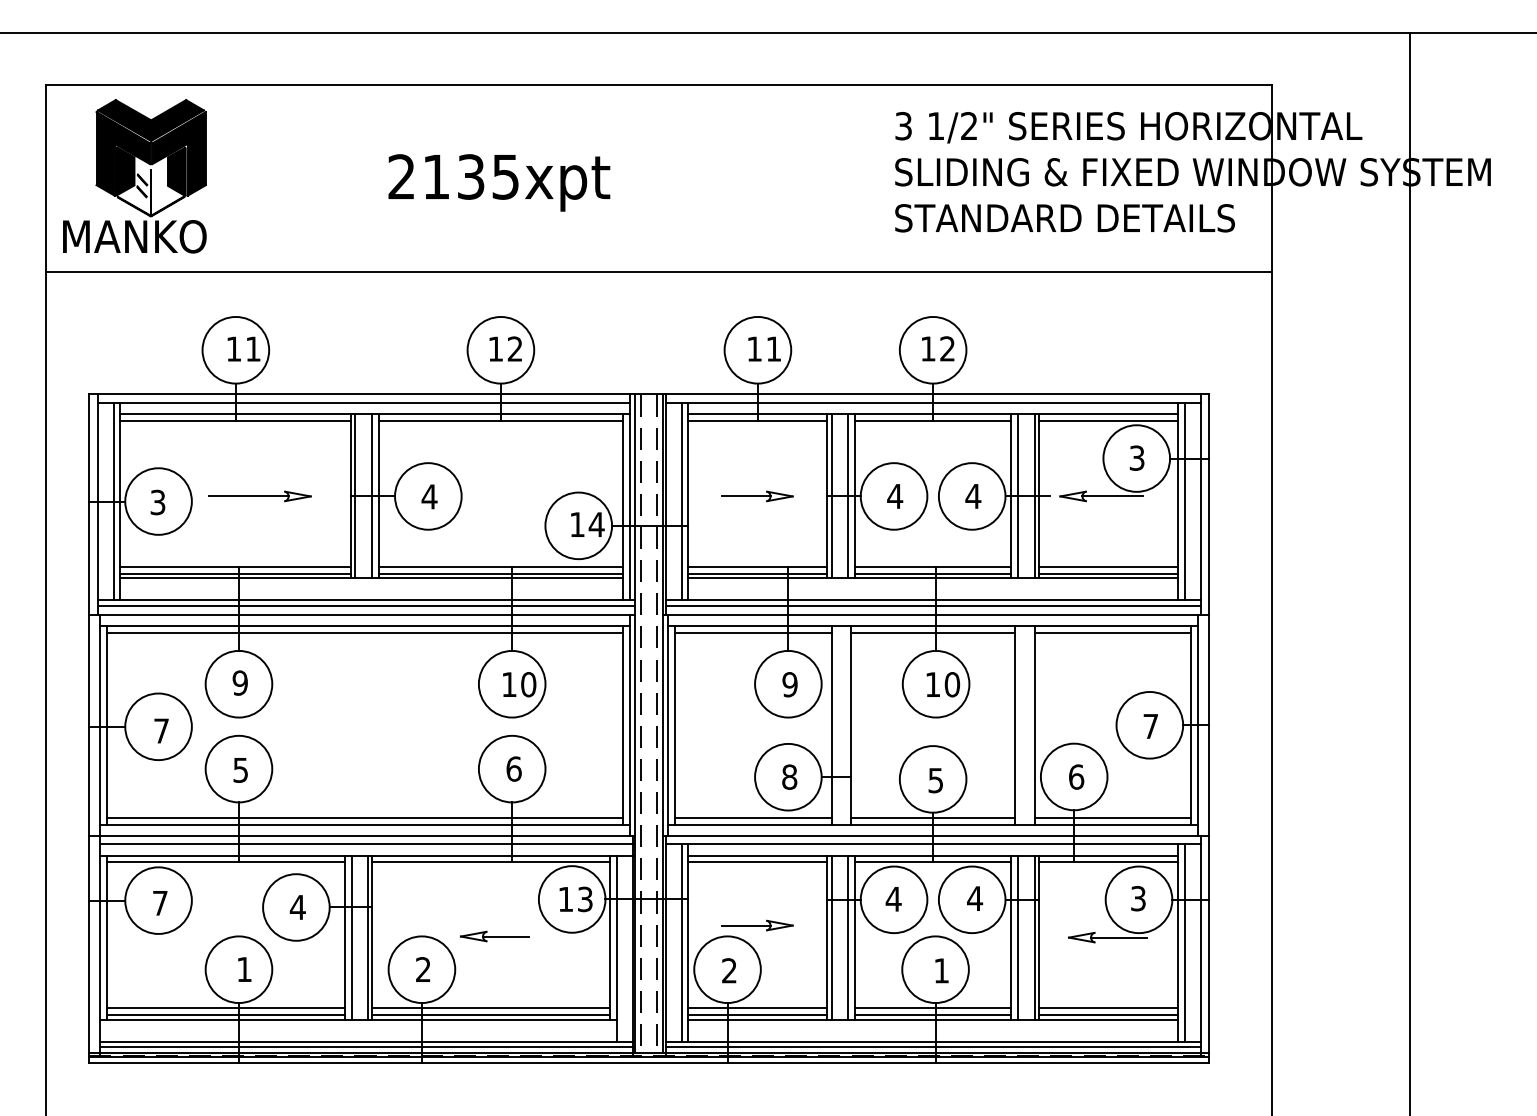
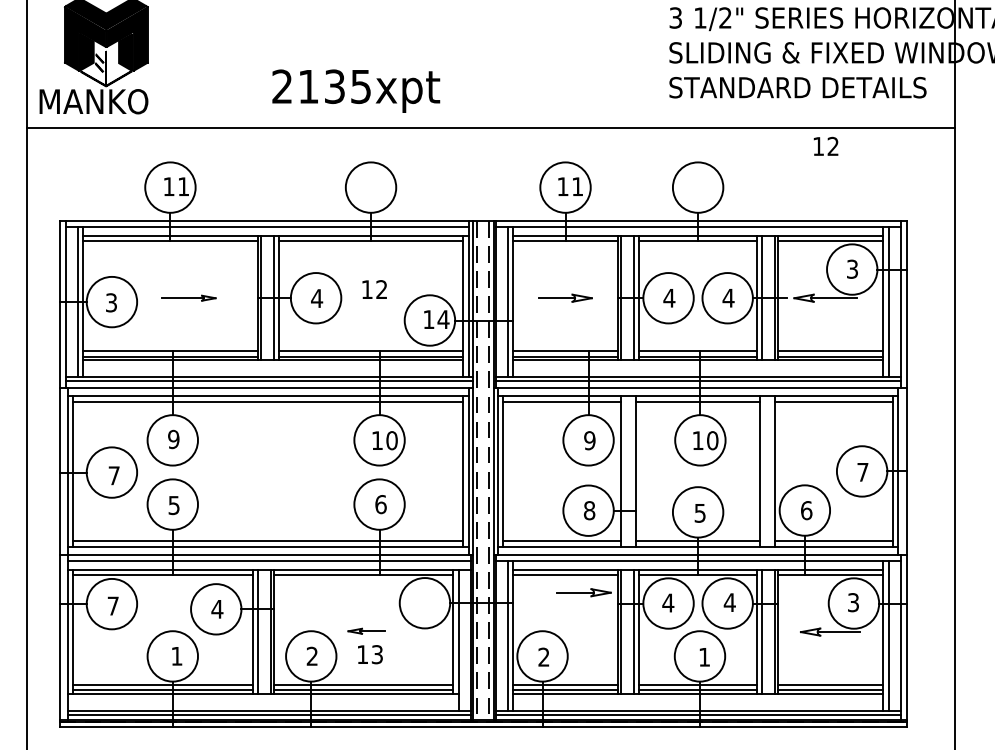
text: (499, 182) -> (356, 90), moved
text: (505, 348) -> (374, 289), moved
text: (938, 348) -> (826, 146), moved
part: (259, 496) -> (188, 298), size x0.7
text: (575, 899) -> (369, 654), moved
part: (757, 925) -> (584, 592), moved
part: (494, 936) -> (366, 631), size x0.7

